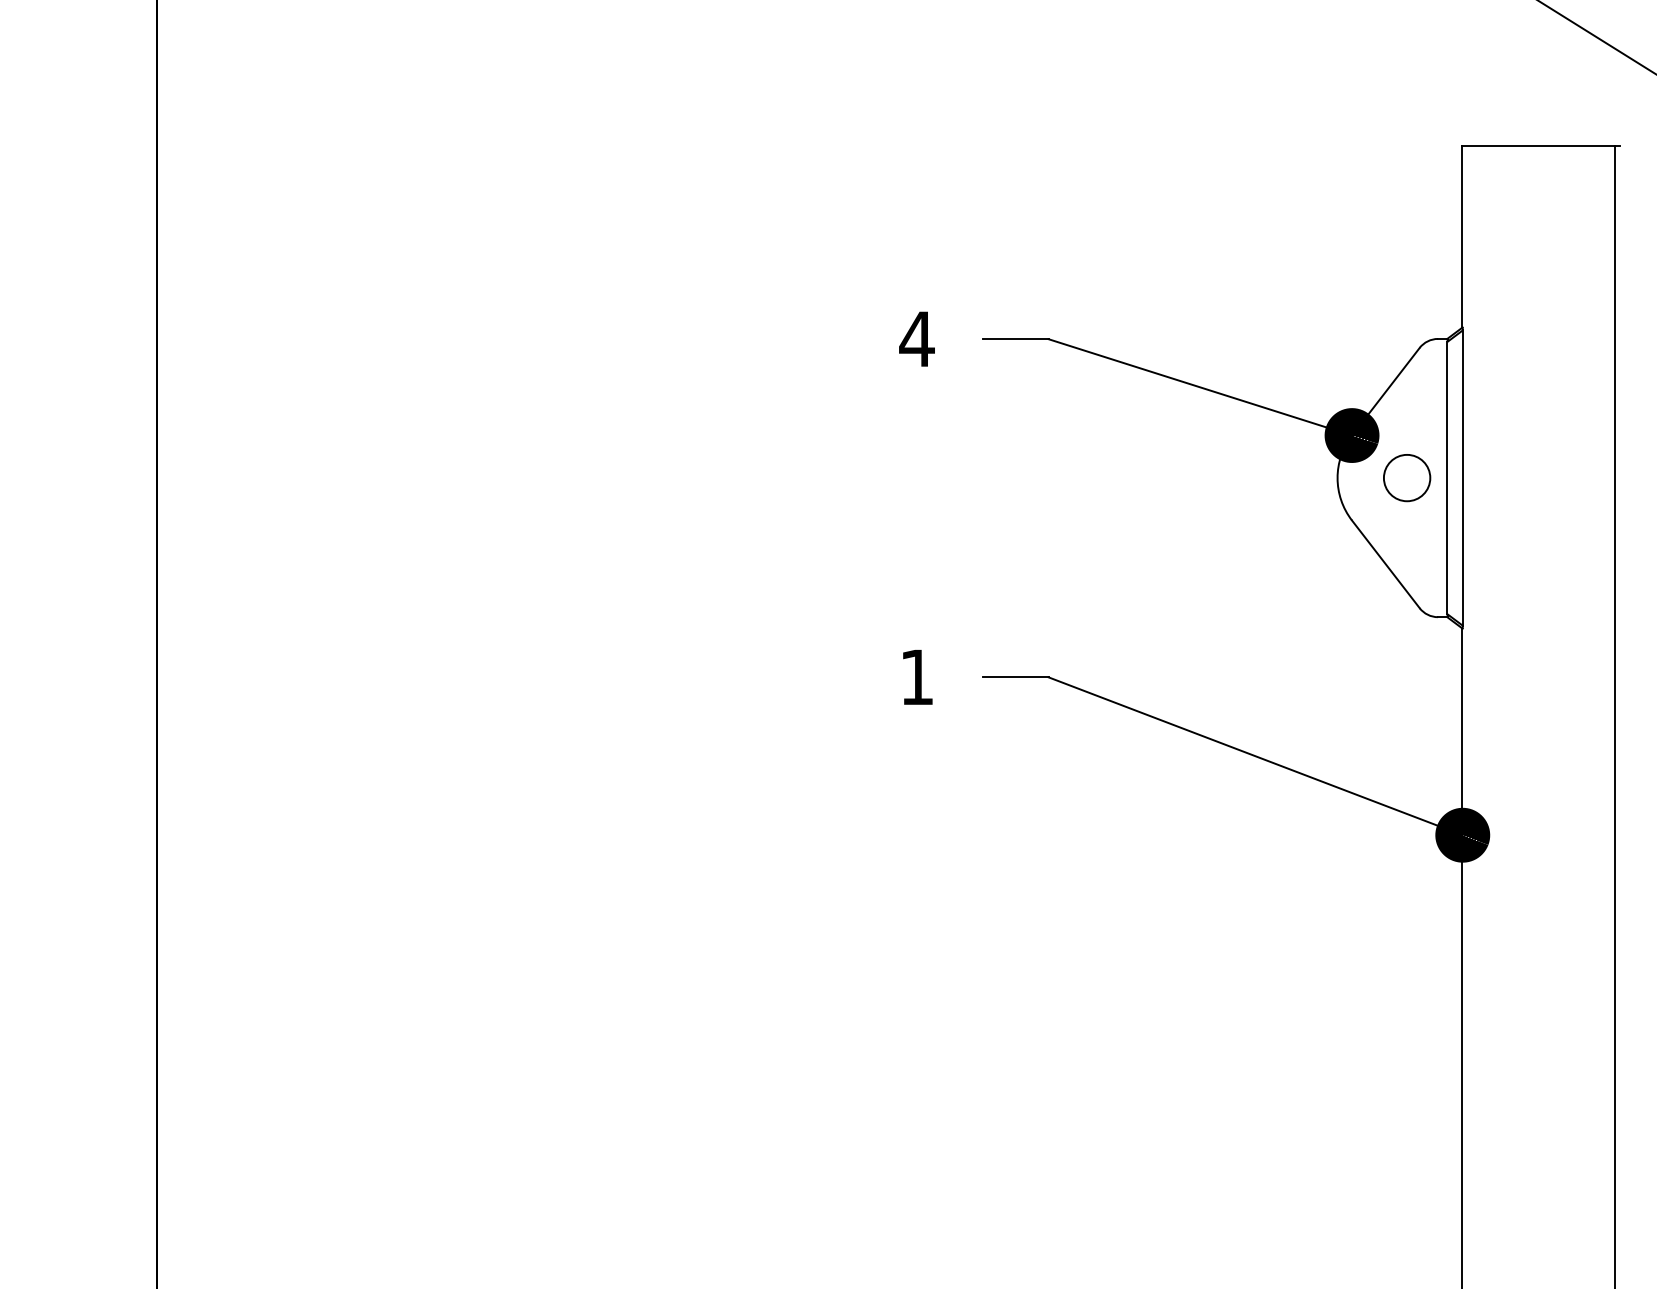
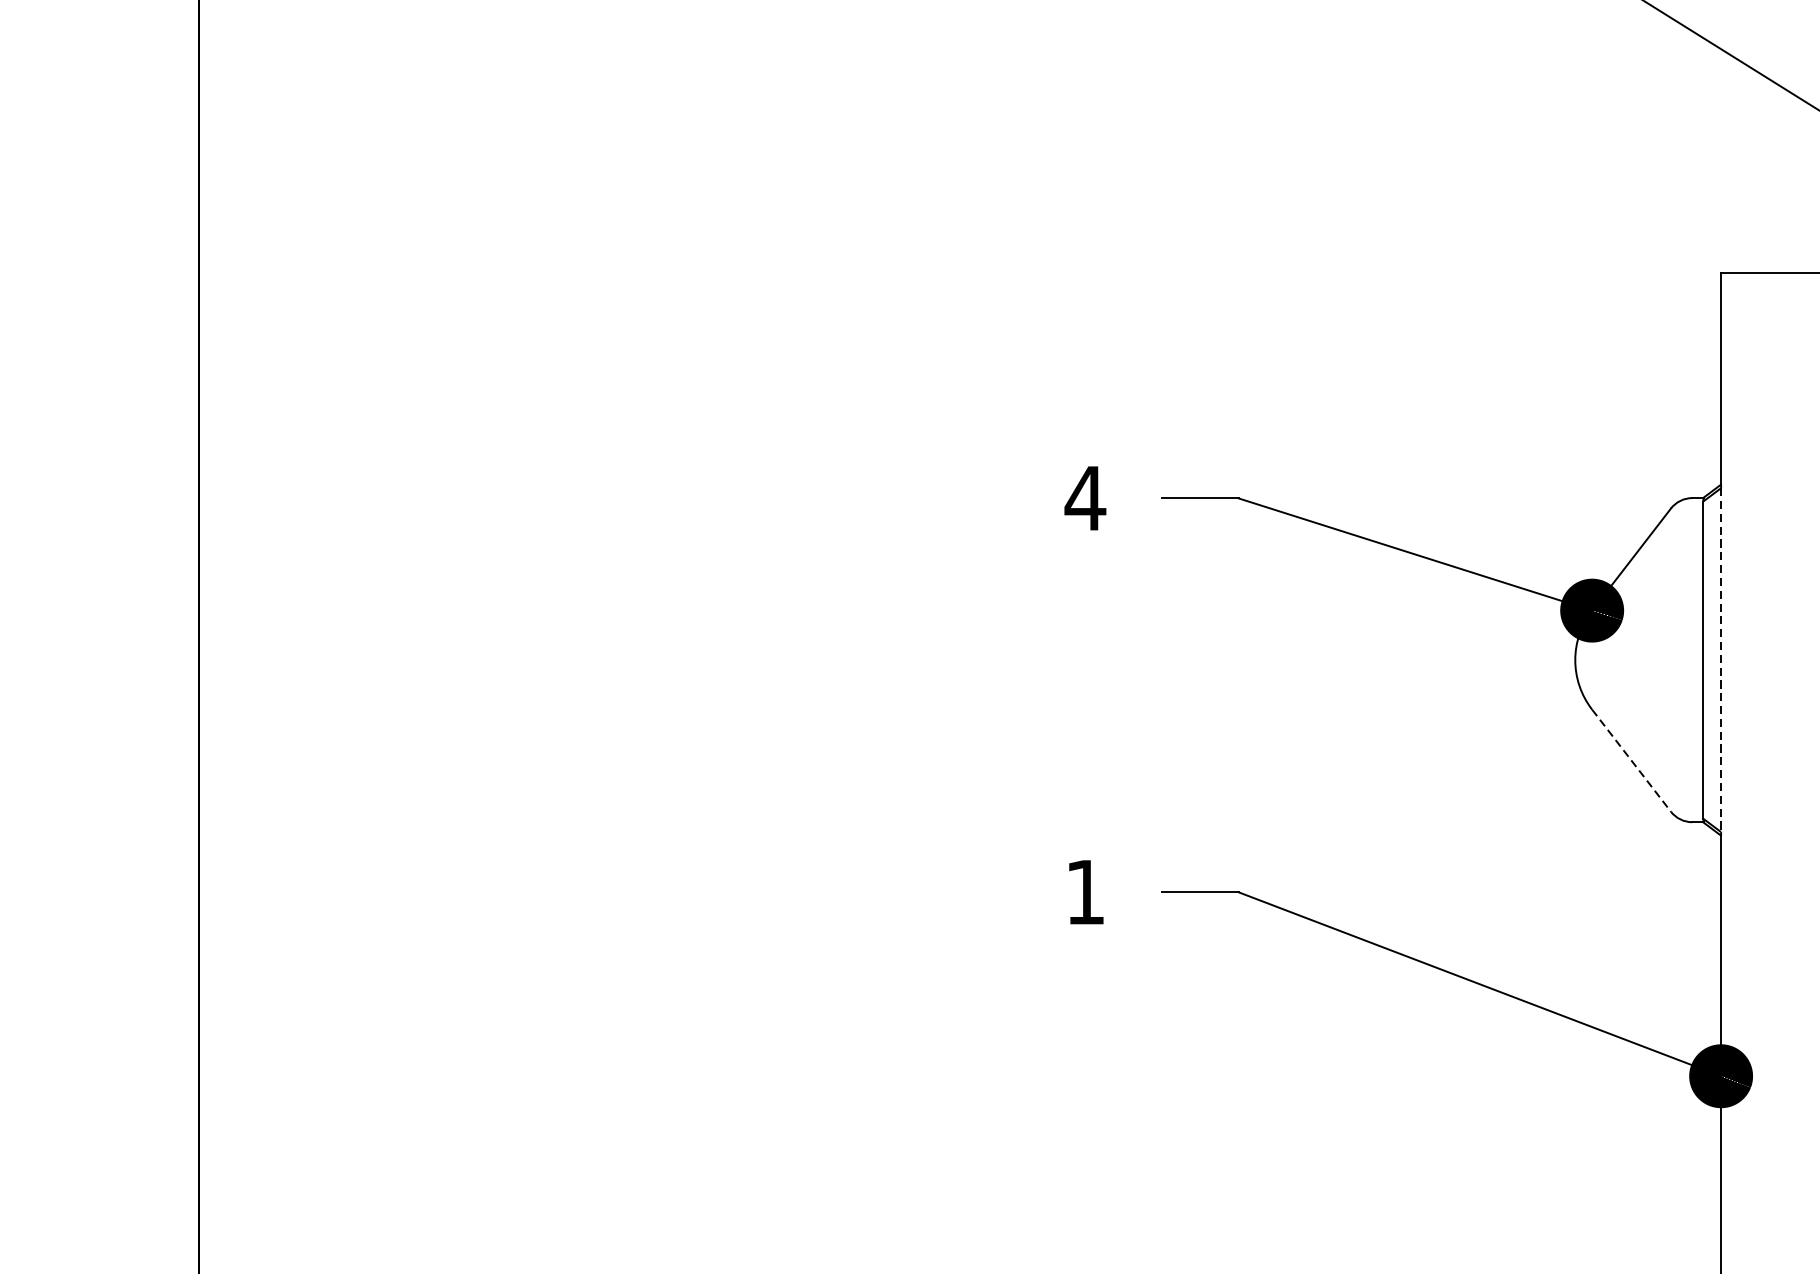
circle: (1407, 478) -> (1656, 660), removed
line: (1462, 478) -> (1720, 660), solid -> dashed
line: (1386, 564) -> (1632, 760), solid -> dashed

